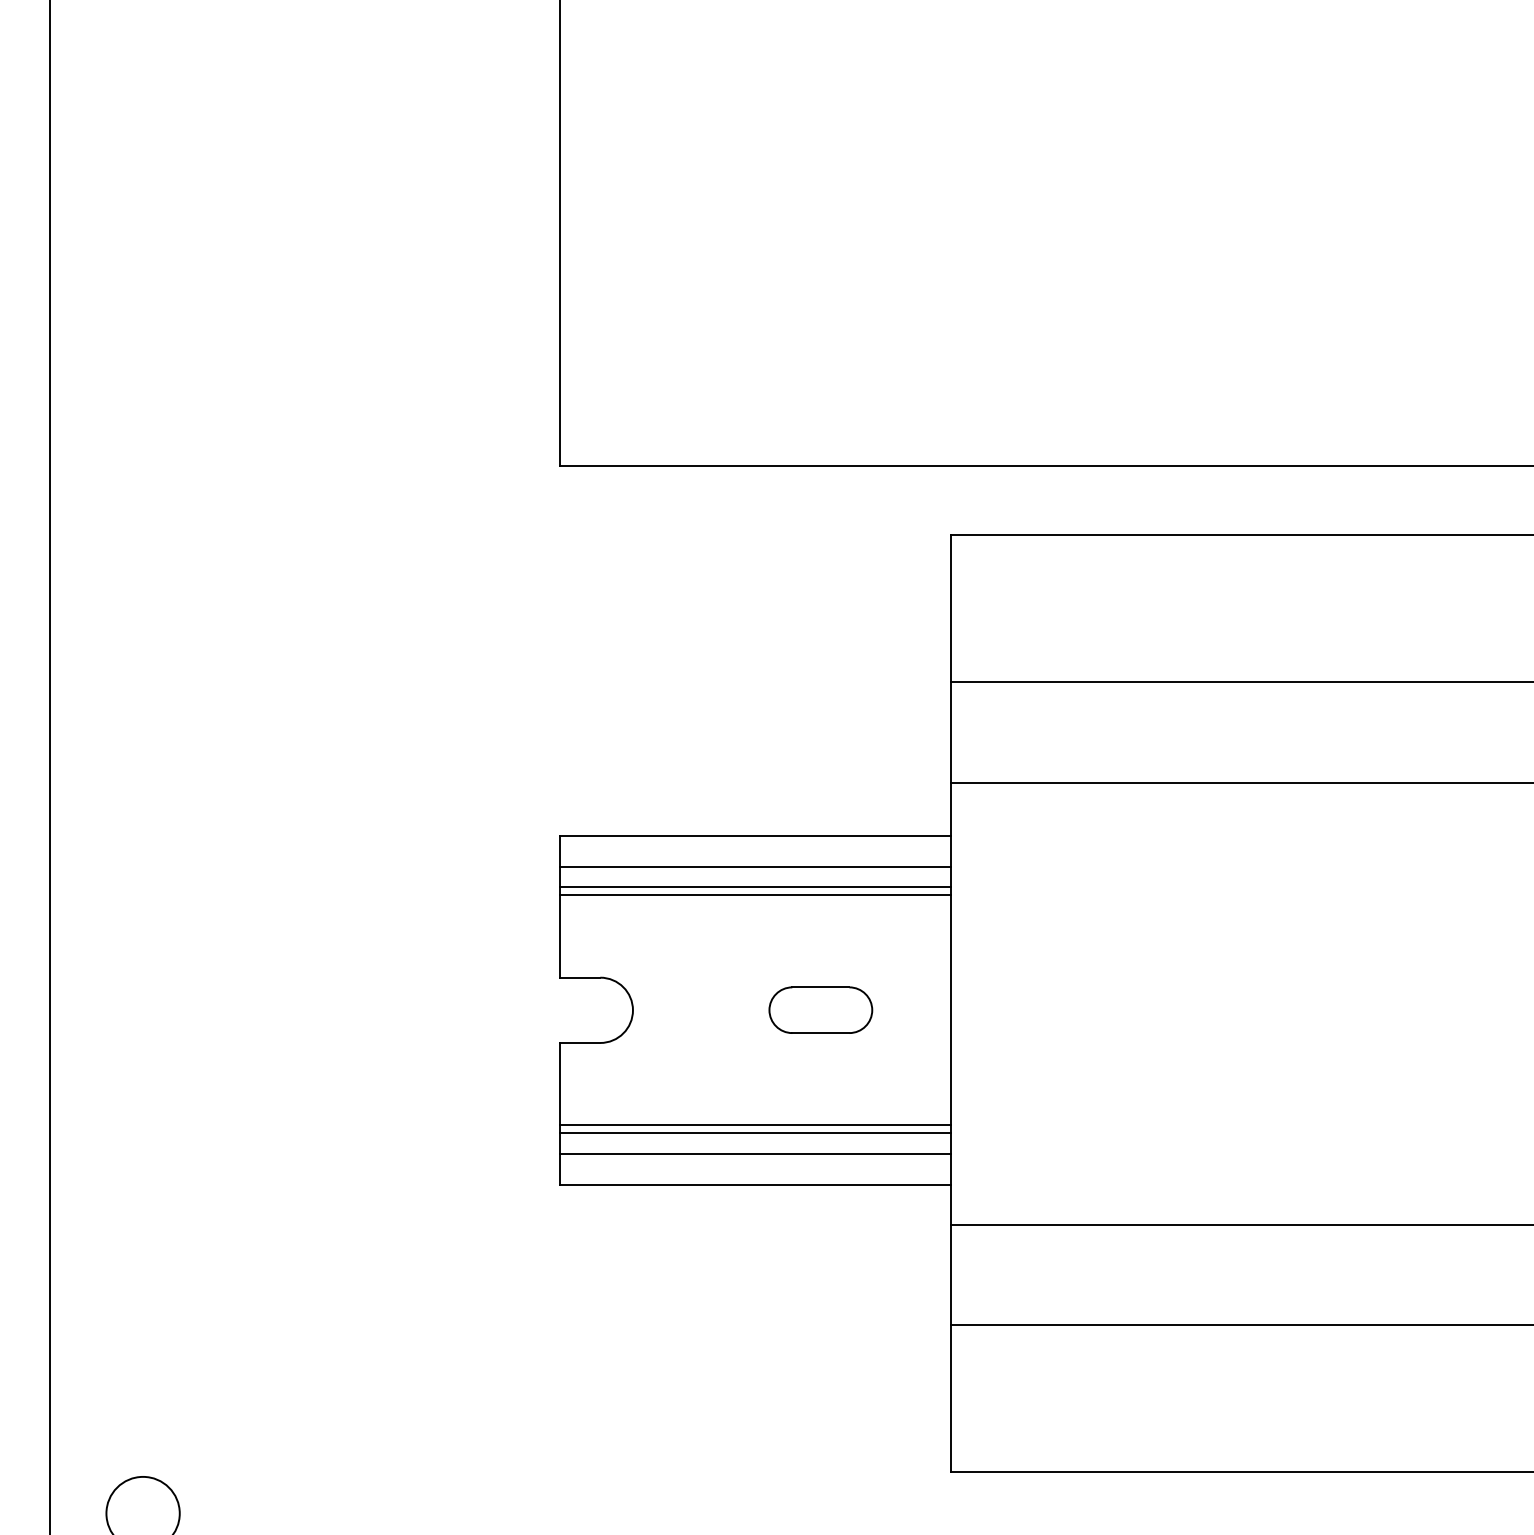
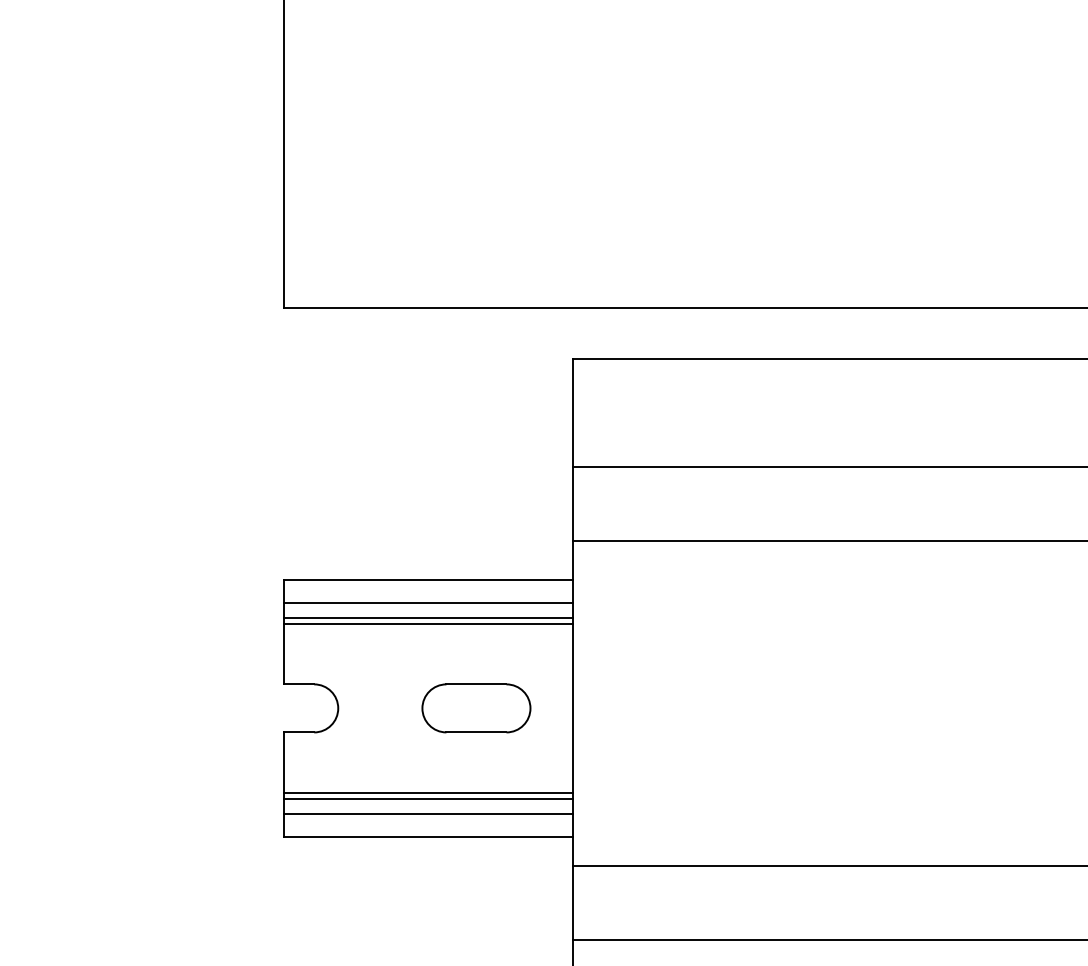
part: (820, 1009) -> (476, 707), size x1.43

